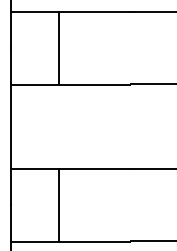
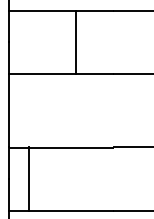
line: (59, 47) -> (76, 41), moved
line: (59, 204) -> (29, 178), moved

